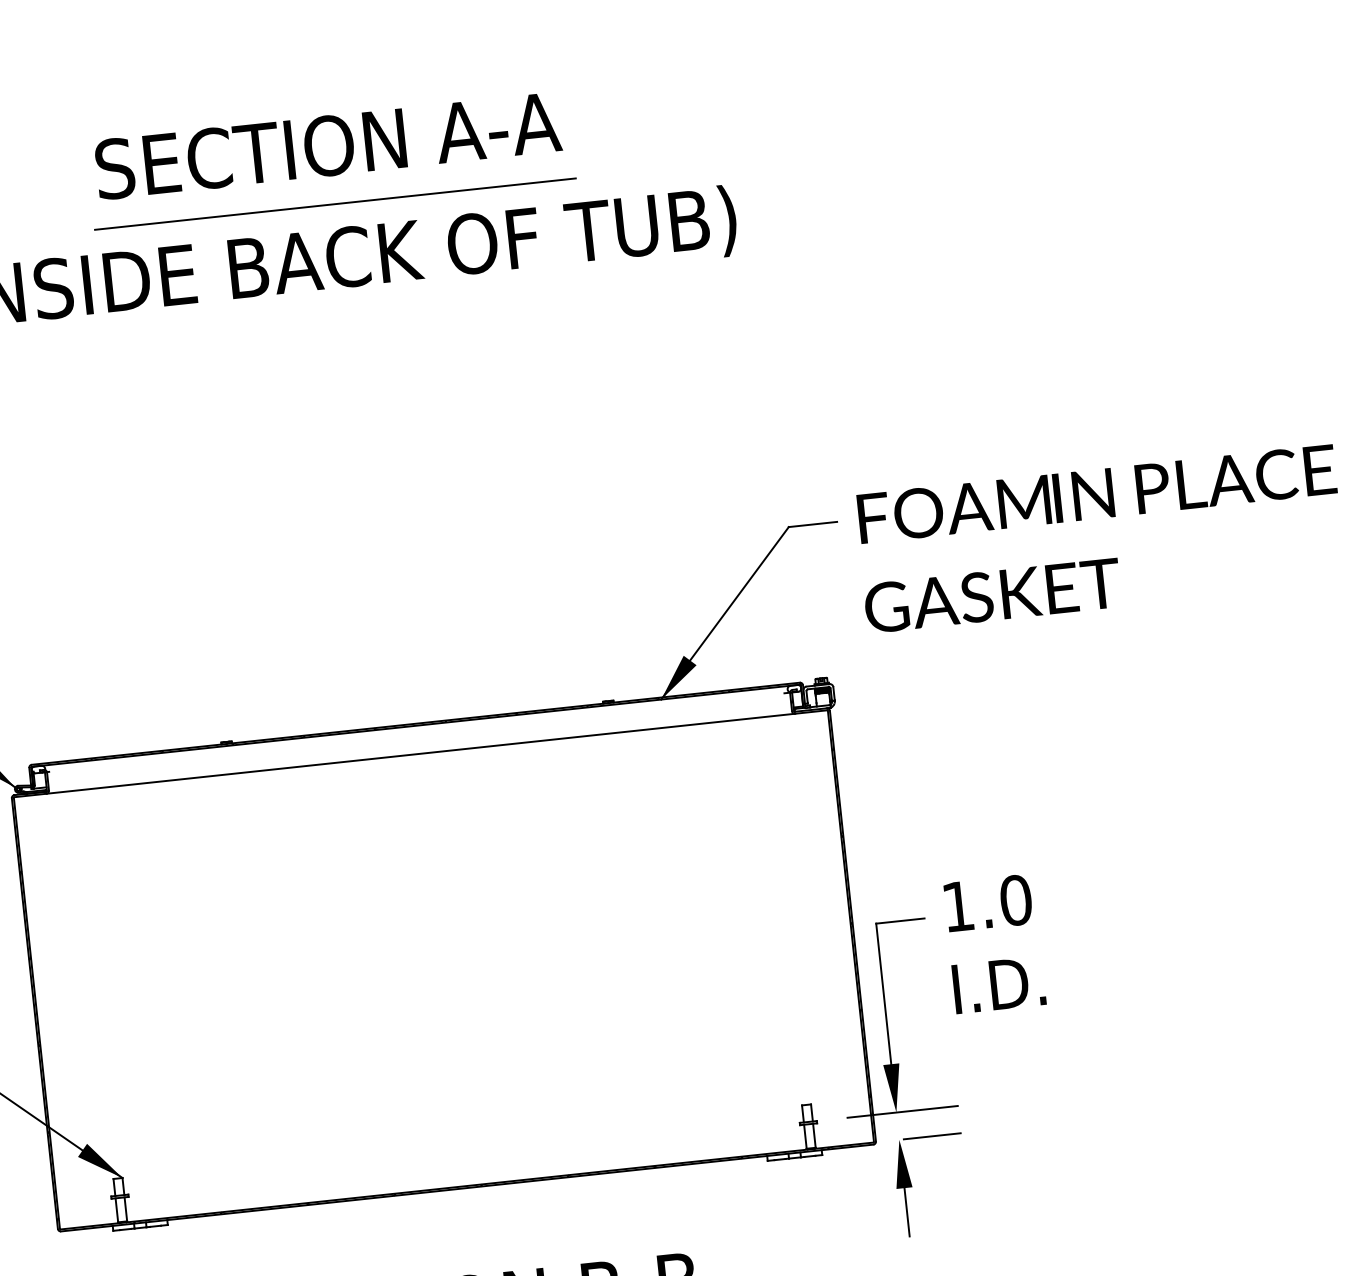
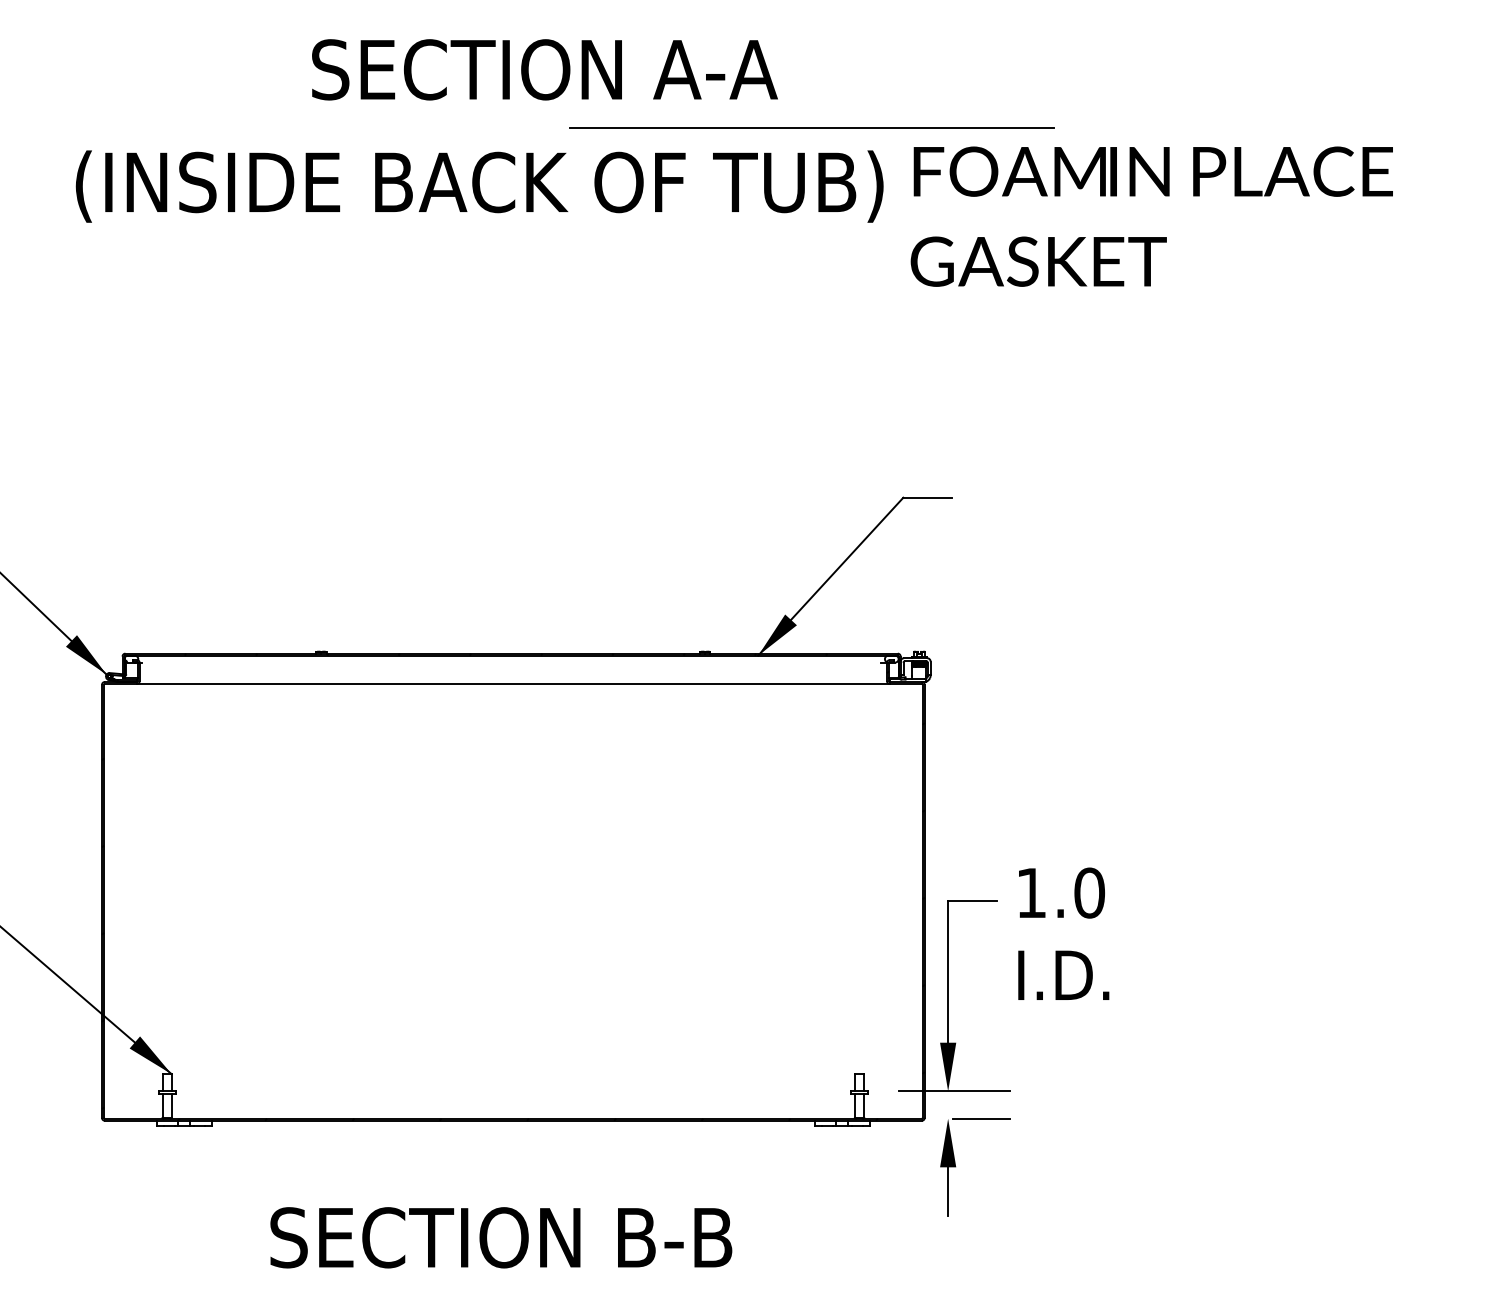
text: (327, 145) -> (544, 69), moved
line: (334, 203) -> (811, 127), moved
text: (1099, 538) -> (1151, 216), moved

